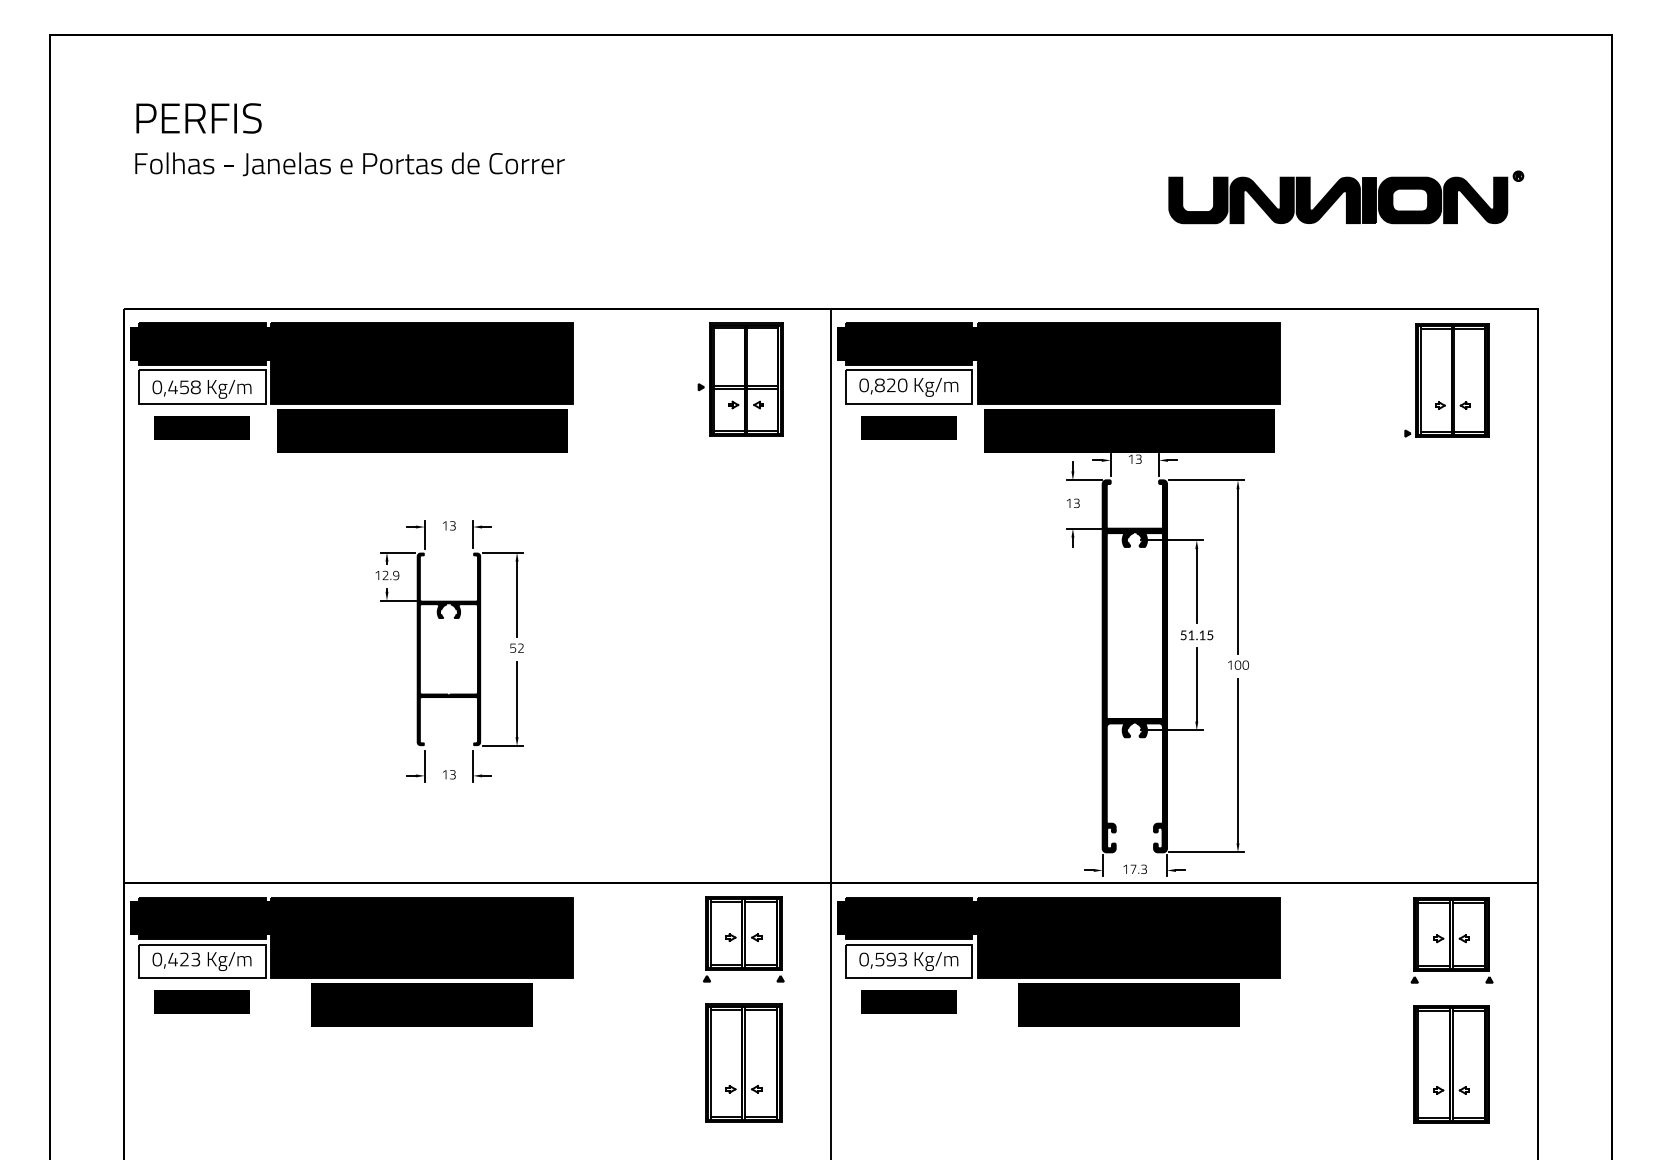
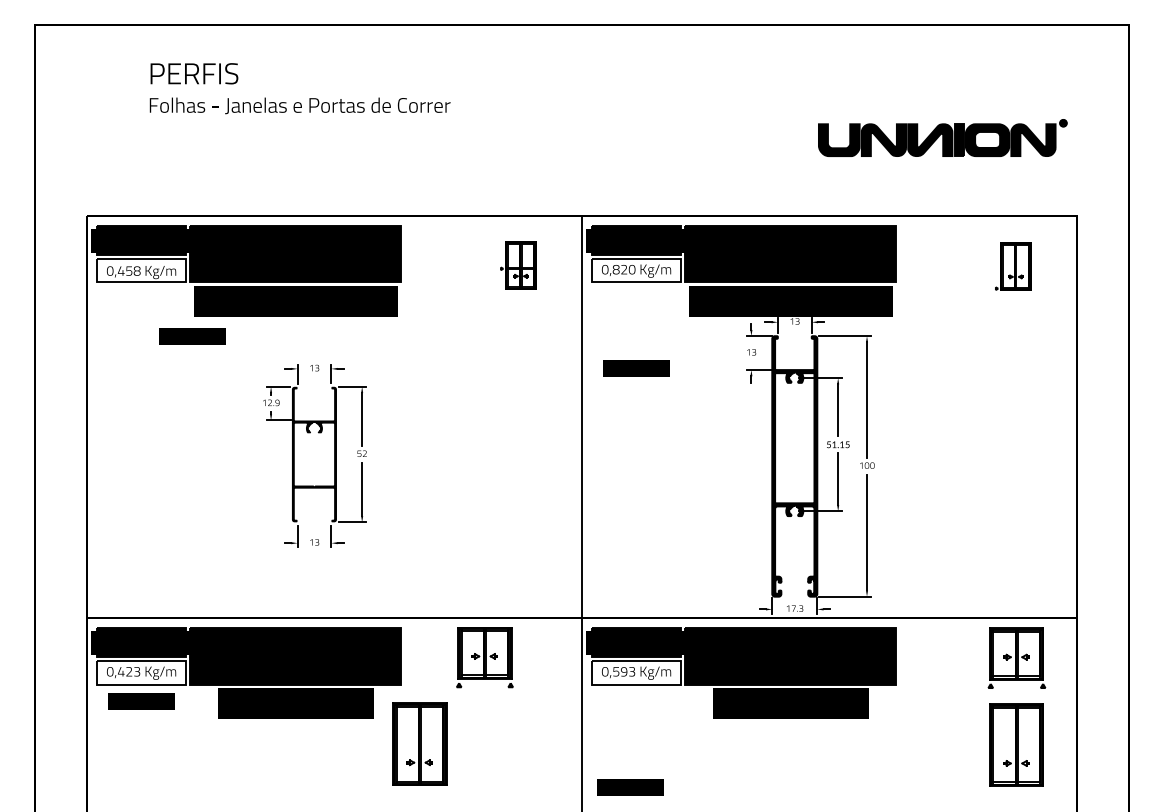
text: (349, 139) -> (299, 88), moved
part: (740, 379) -> (518, 265), size x0.6
part: (1447, 380) -> (1013, 266), size x0.6
text: (201, 427) -> (192, 336), moved
text: (908, 427) -> (636, 368), moved
part: (743, 939) -> (484, 657), moved
text: (908, 1001) -> (630, 787), moved
part: (743, 1061) -> (419, 743), moved

